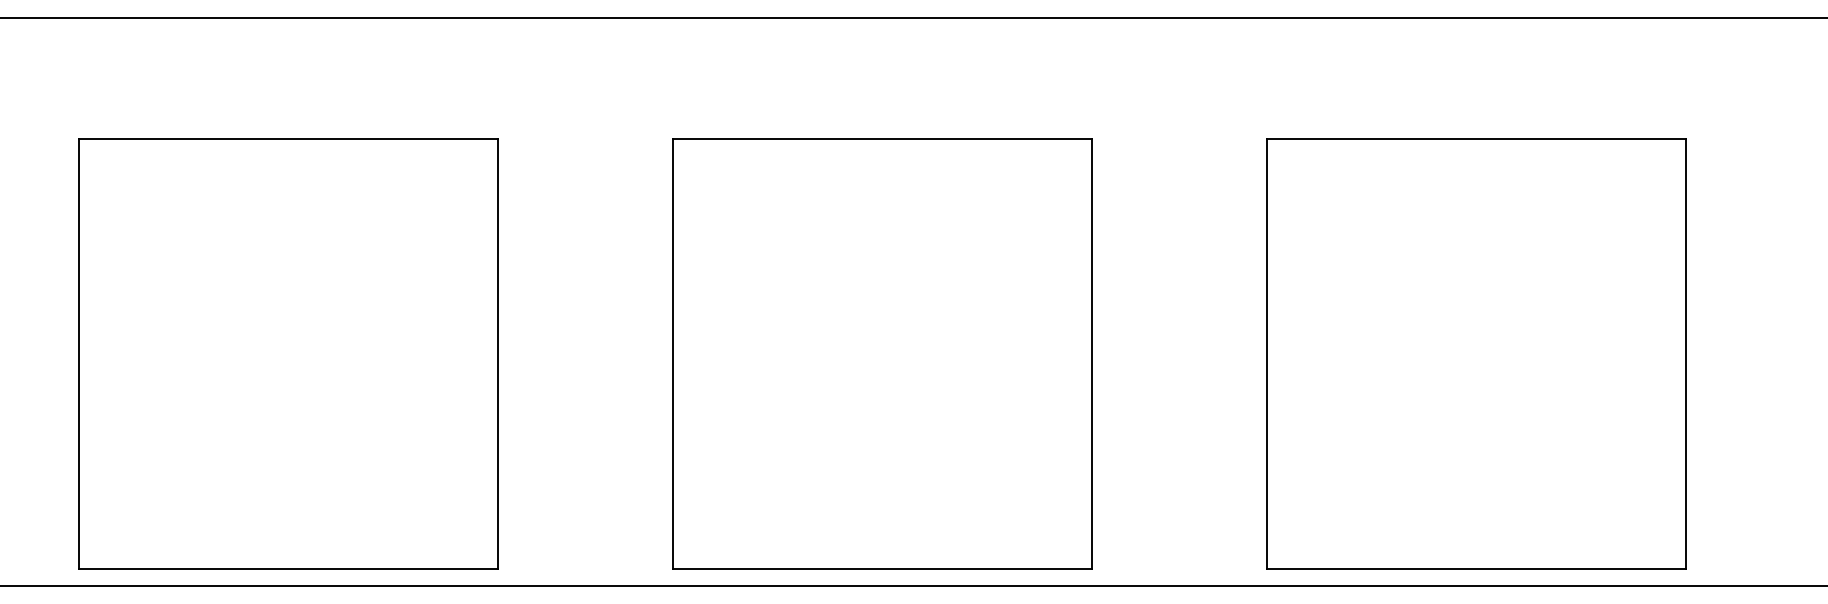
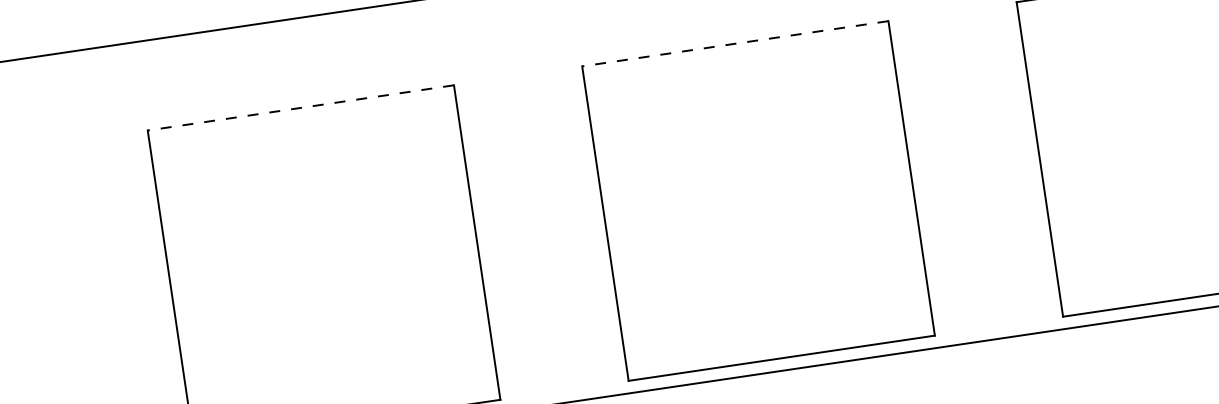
line: (287, 138) -> (300, 107), solid -> dashed
line: (881, 138) -> (734, 43), solid -> dashed

